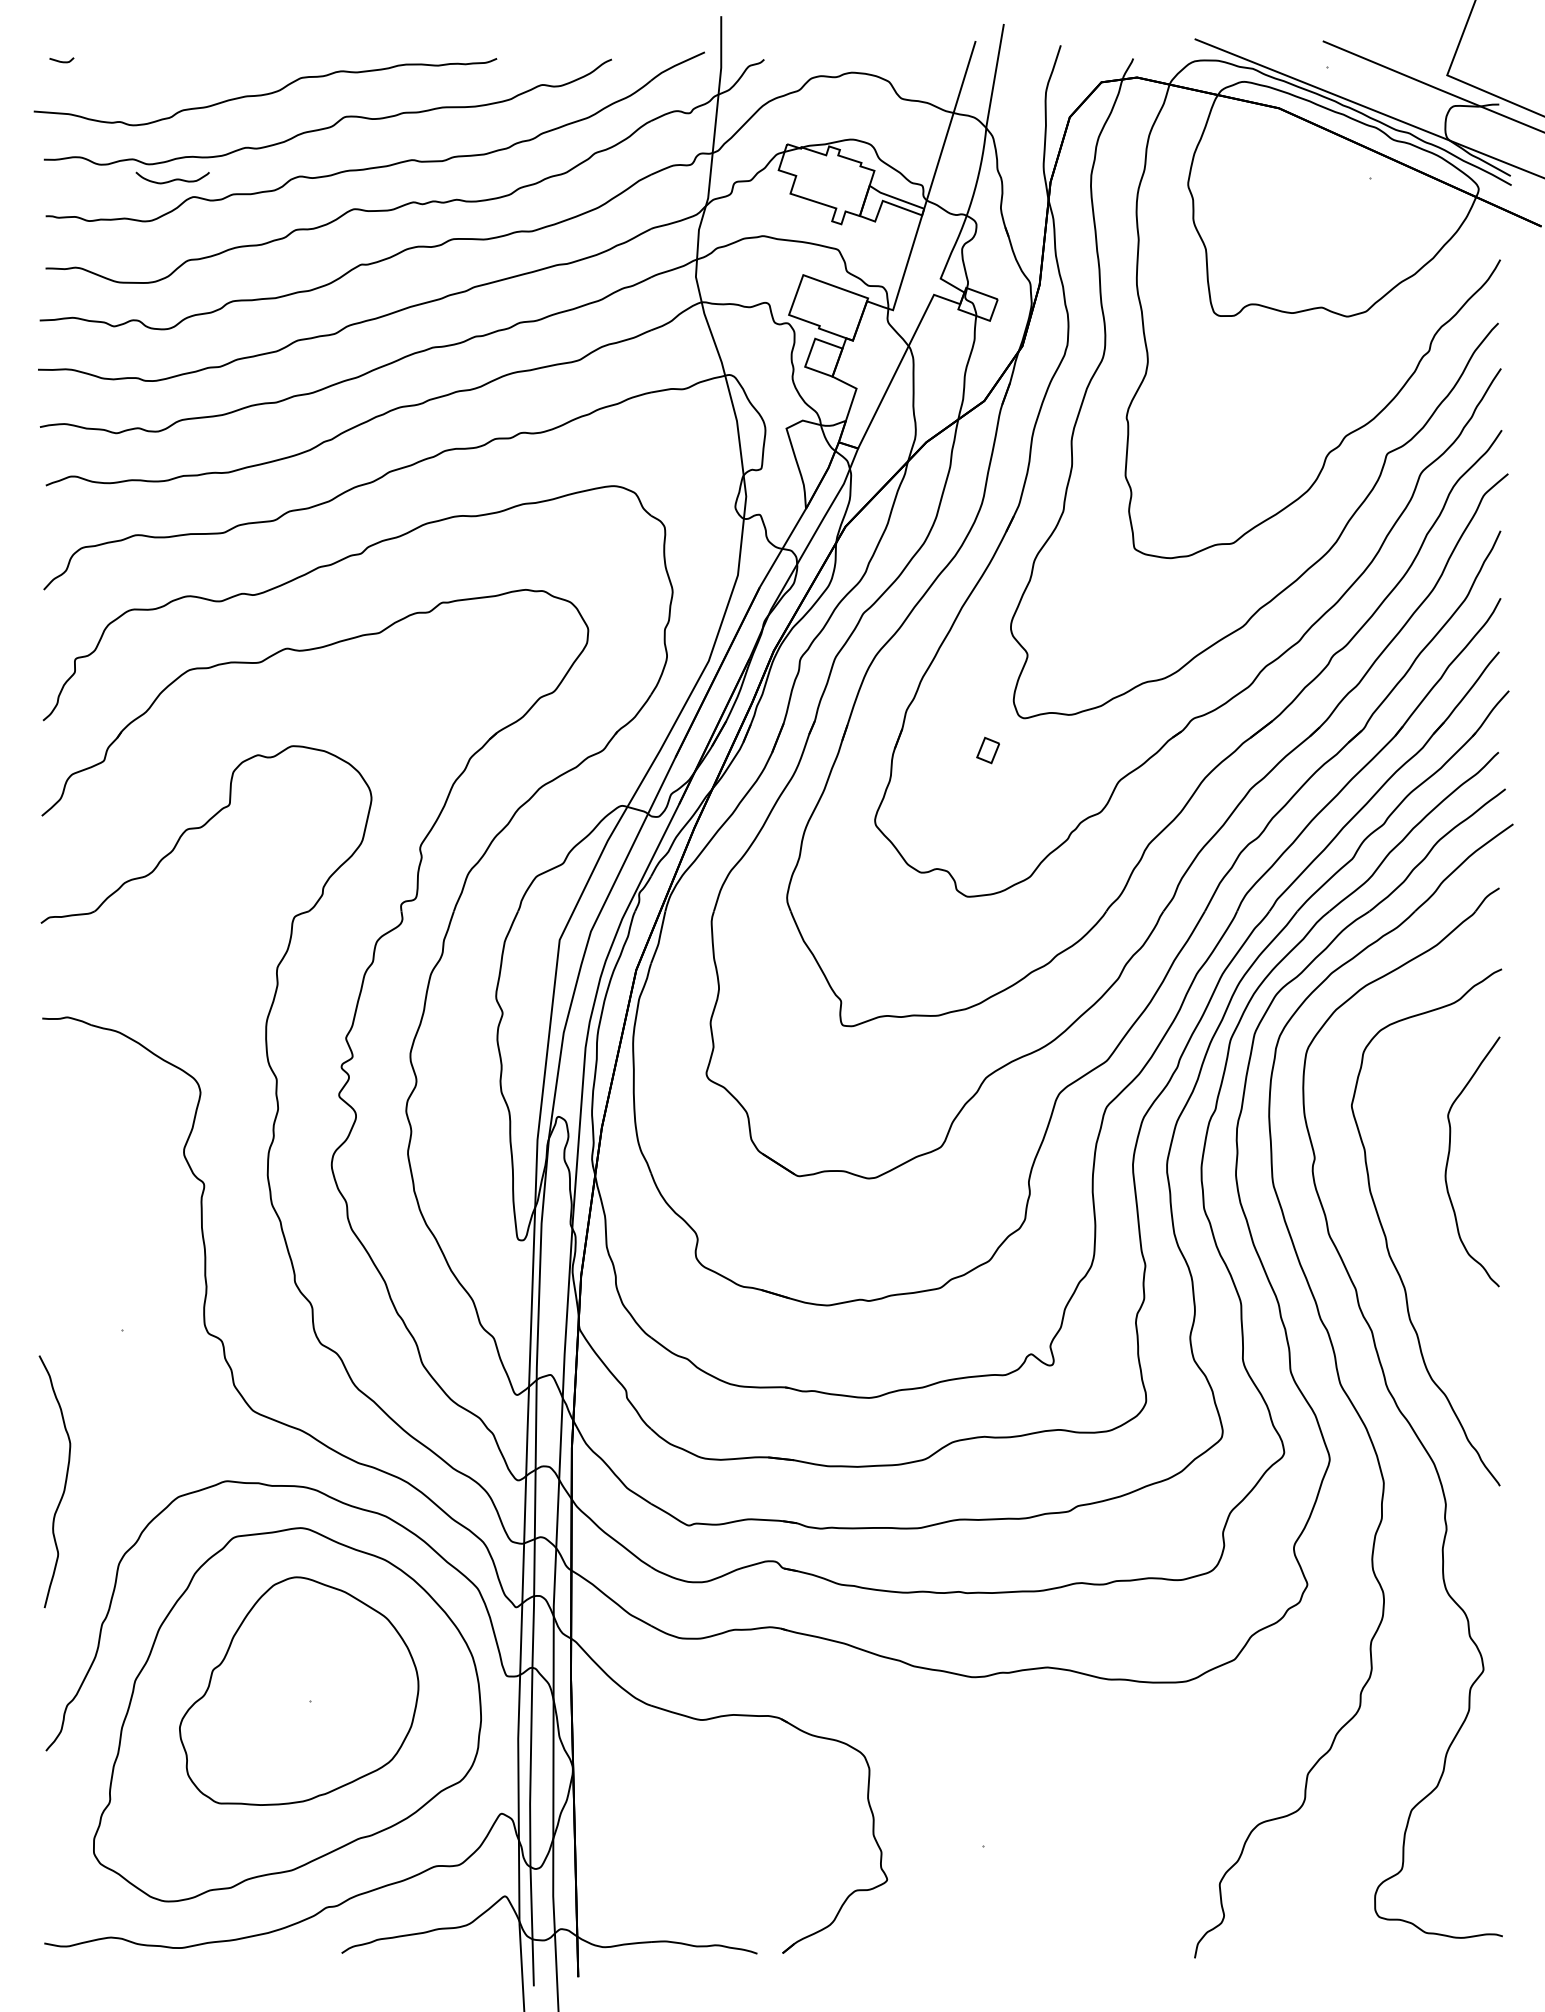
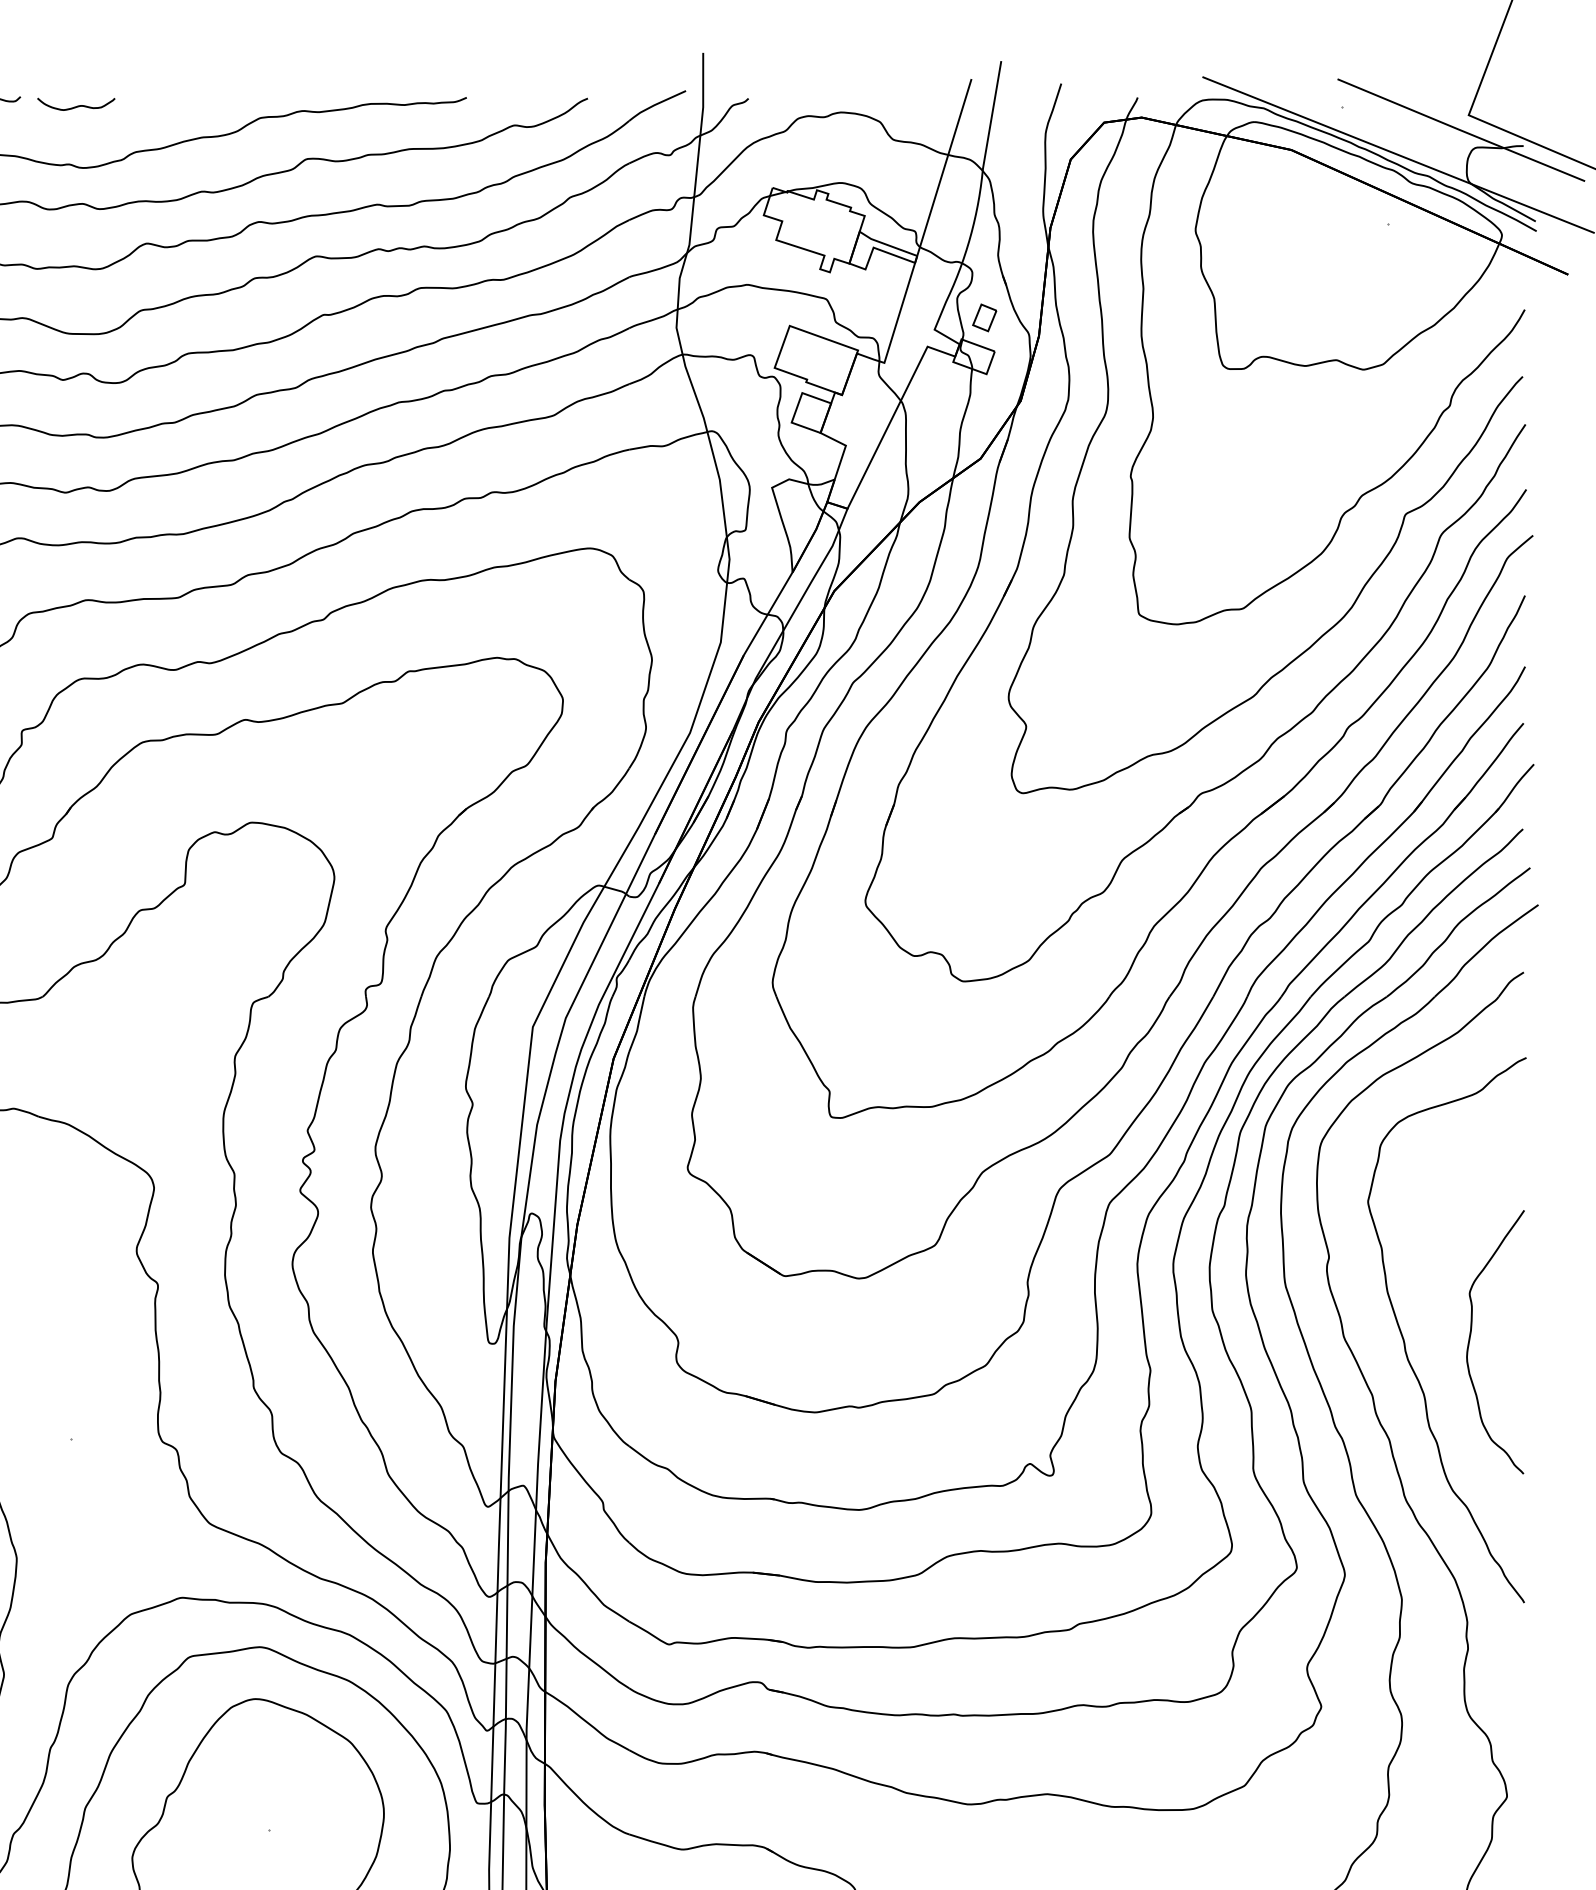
curve: (172, 179) -> (76, 105), moved
part: (987, 750) -> (983, 317), moved
curve: (1449, 1157) -> (1471, 1337), moved

